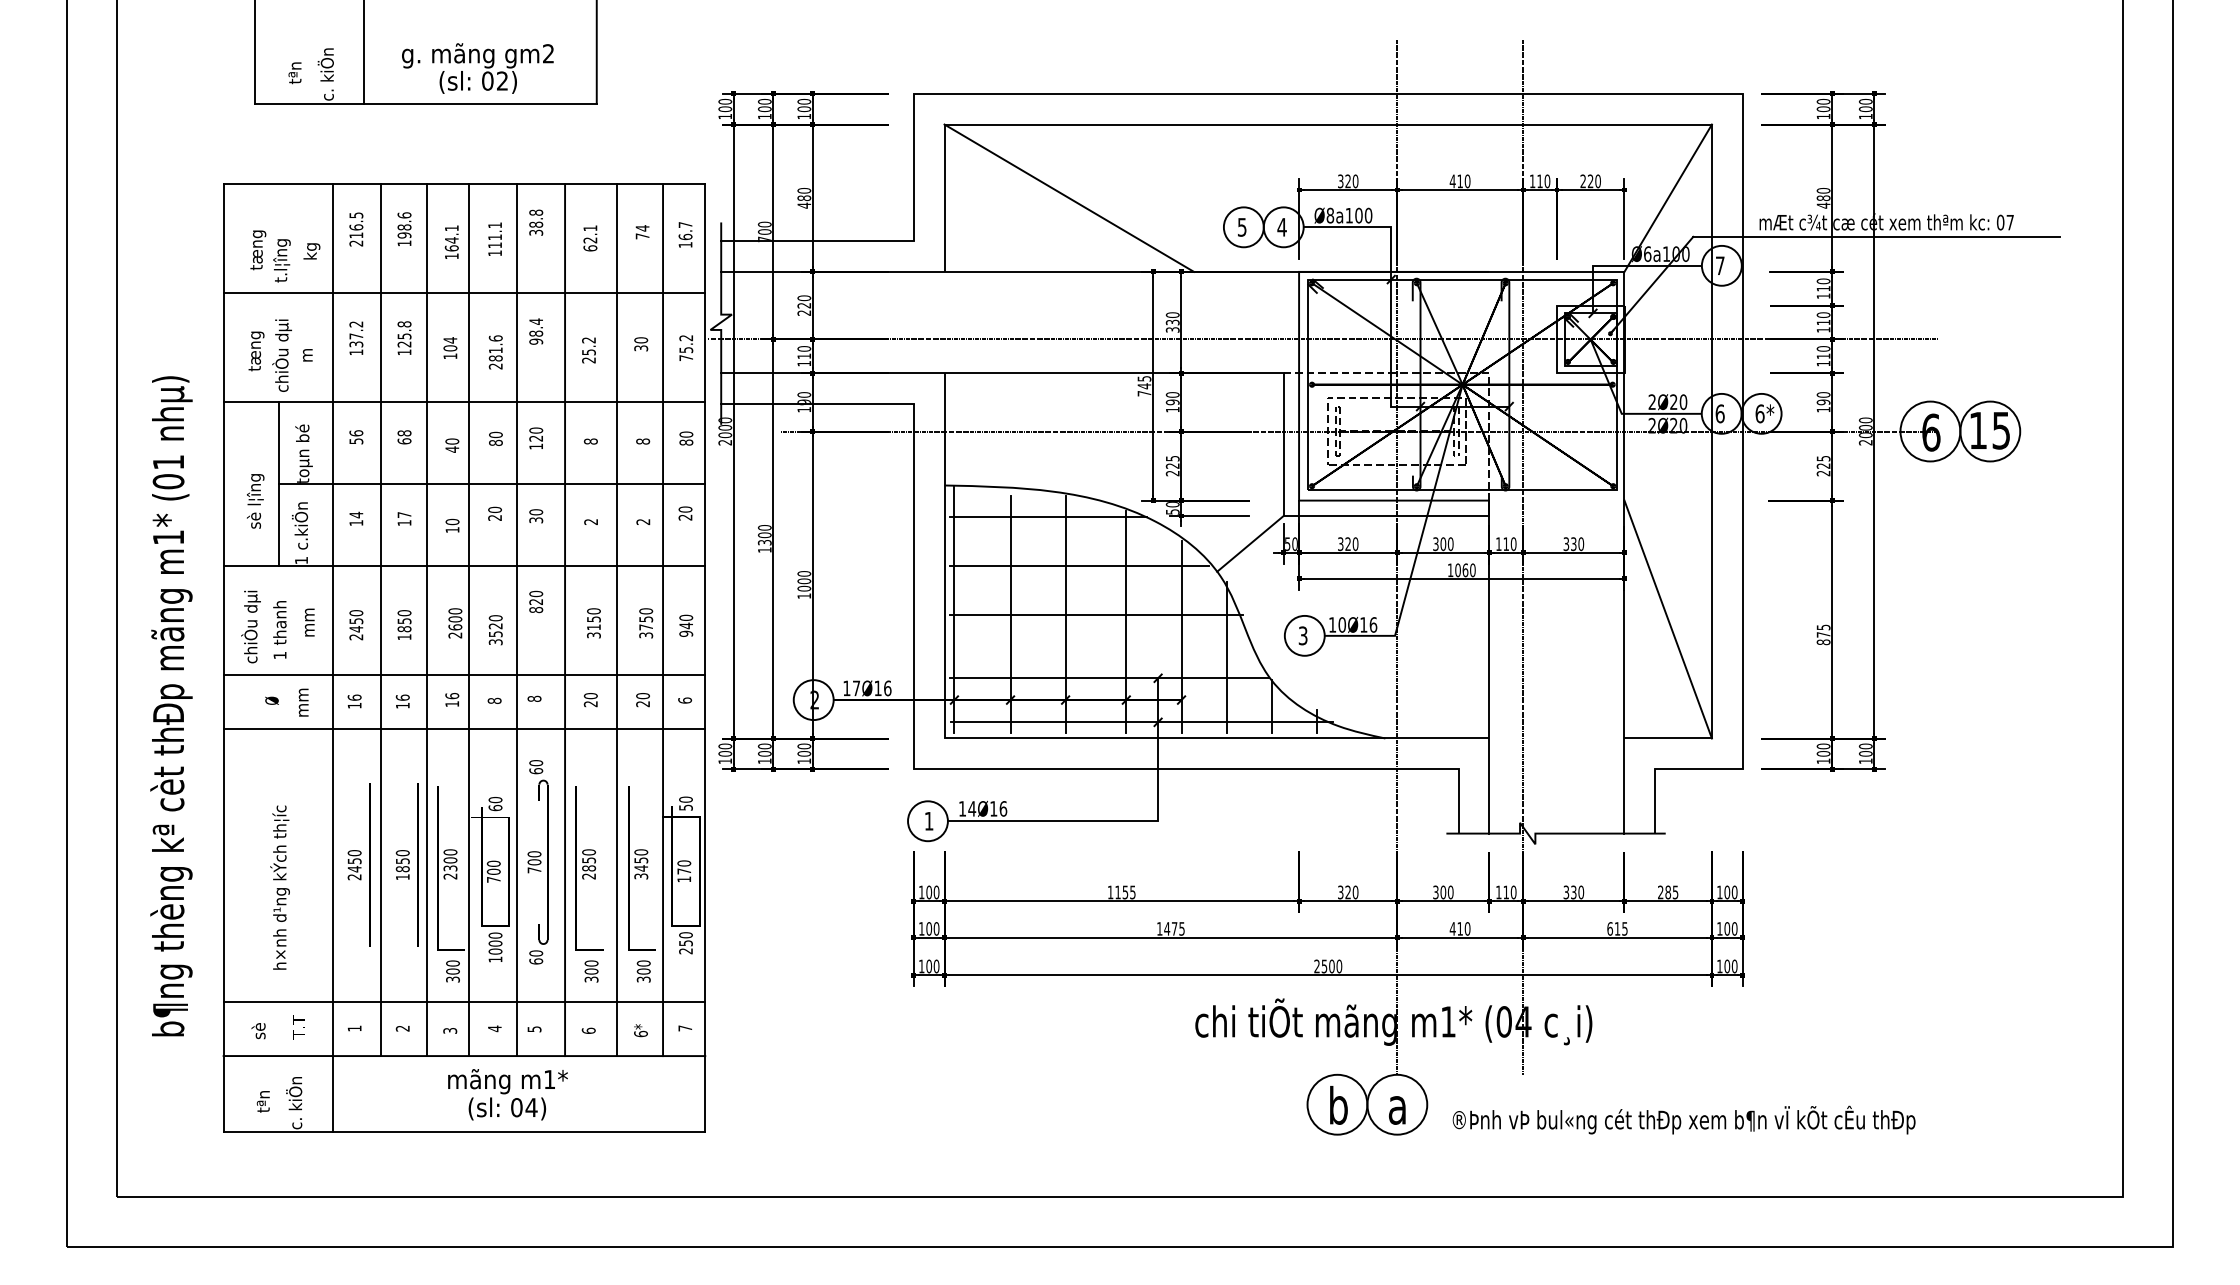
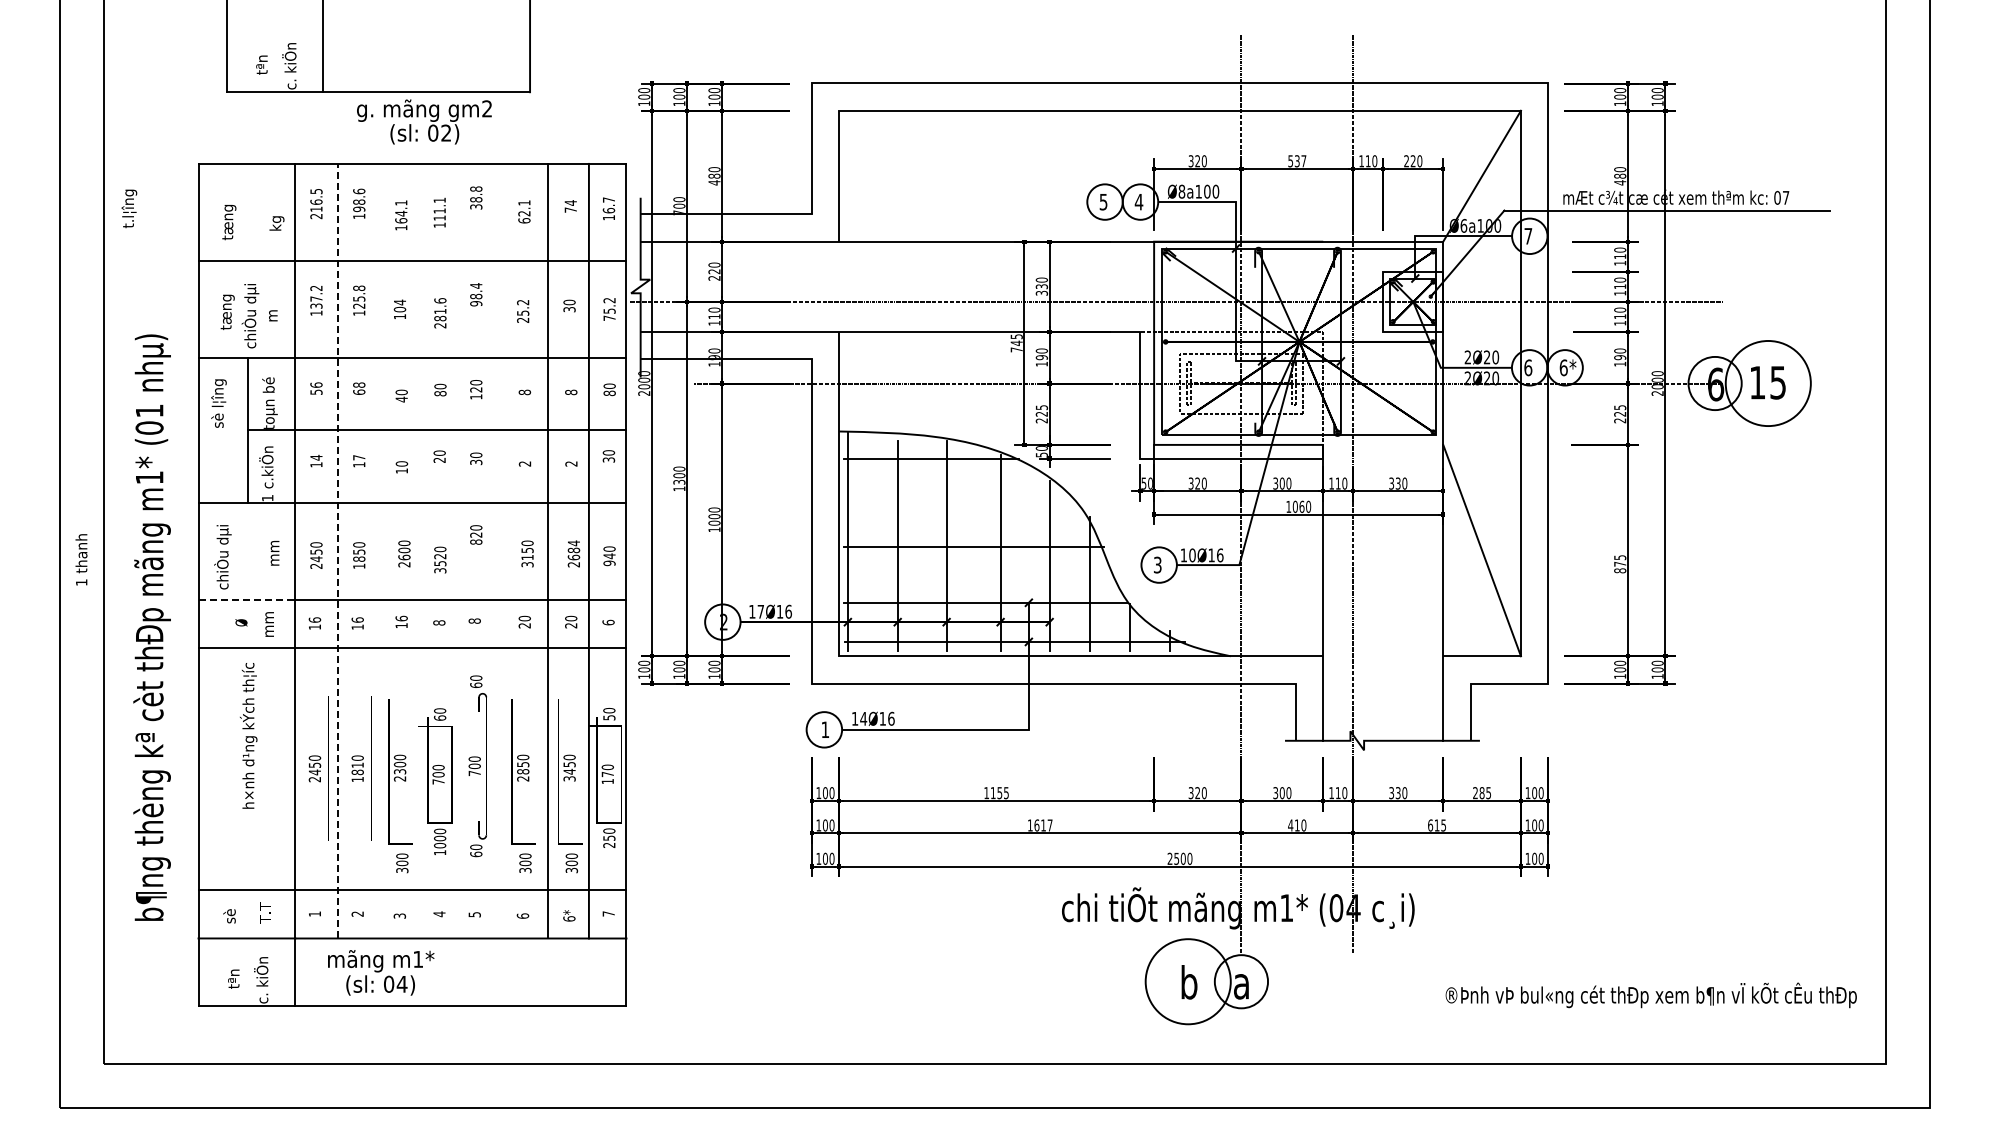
text: (477, 67) -> (424, 121), moved
text: (1460, 181) -> (1297, 161), 410 -> 537
line: (1068, 197) -> (949, 175), removed
text: (282, 260) -> (129, 208), moved
circle: (1989, 431) -> (1767, 383), size x1.6
text: (255, 501) -> (218, 403), moved
text: (686, 517) -> (609, 459), 20 -> 30
line: (1249, 544) -> (1110, 483), removed
line: (1078, 565) -> (958, 502), removed
line: (381, 619) -> (338, 550), solid -> dashed
line: (426, 619) -> (378, 550), removed
line: (468, 619) -> (416, 550), removed
line: (517, 619) -> (459, 550), removed
line: (564, 619) -> (501, 550), removed
text: (645, 622) -> (573, 553), 3750 -> 2684
text: (279, 629) -> (81, 559), moved
line: (278, 674) -> (247, 599), solid -> dashed
text: (402, 860) -> (357, 764), 1850 -> 1810
text: (279, 887) -> (248, 735), moved
text: (1174, 928) -> (1043, 825), 1475 -> 1617
text: (508, 1094) -> (381, 972), moved
circle: (1336, 1104) -> (1187, 981), size x1.6
text: (1683, 1120) -> (1650, 995), moved

